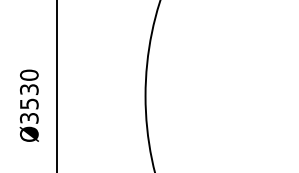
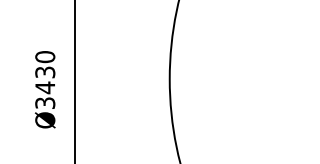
text: (29, 103) -> (45, 87), Ø3530 -> Ø3430

